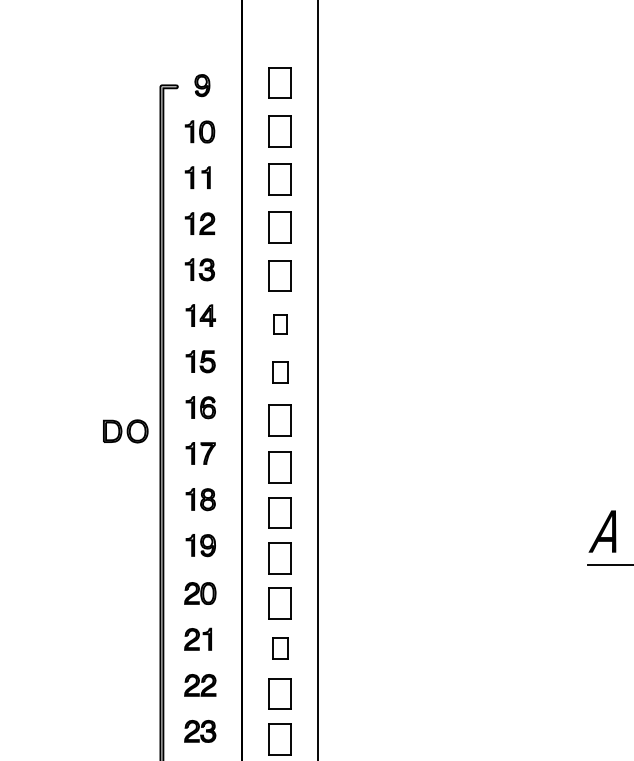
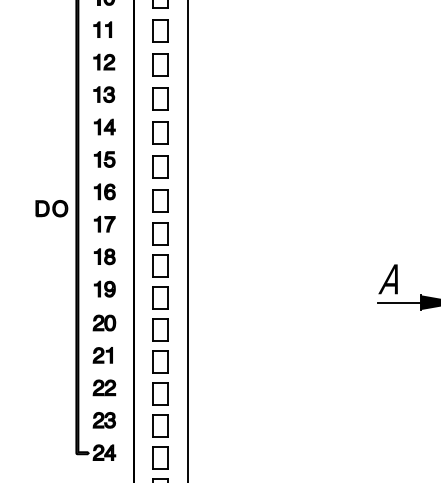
part: (279, 324) -> (160, 133), size x1.67
part: (279, 372) -> (160, 167), size x1.43
part: (279, 648) -> (160, 361), size x1.43

